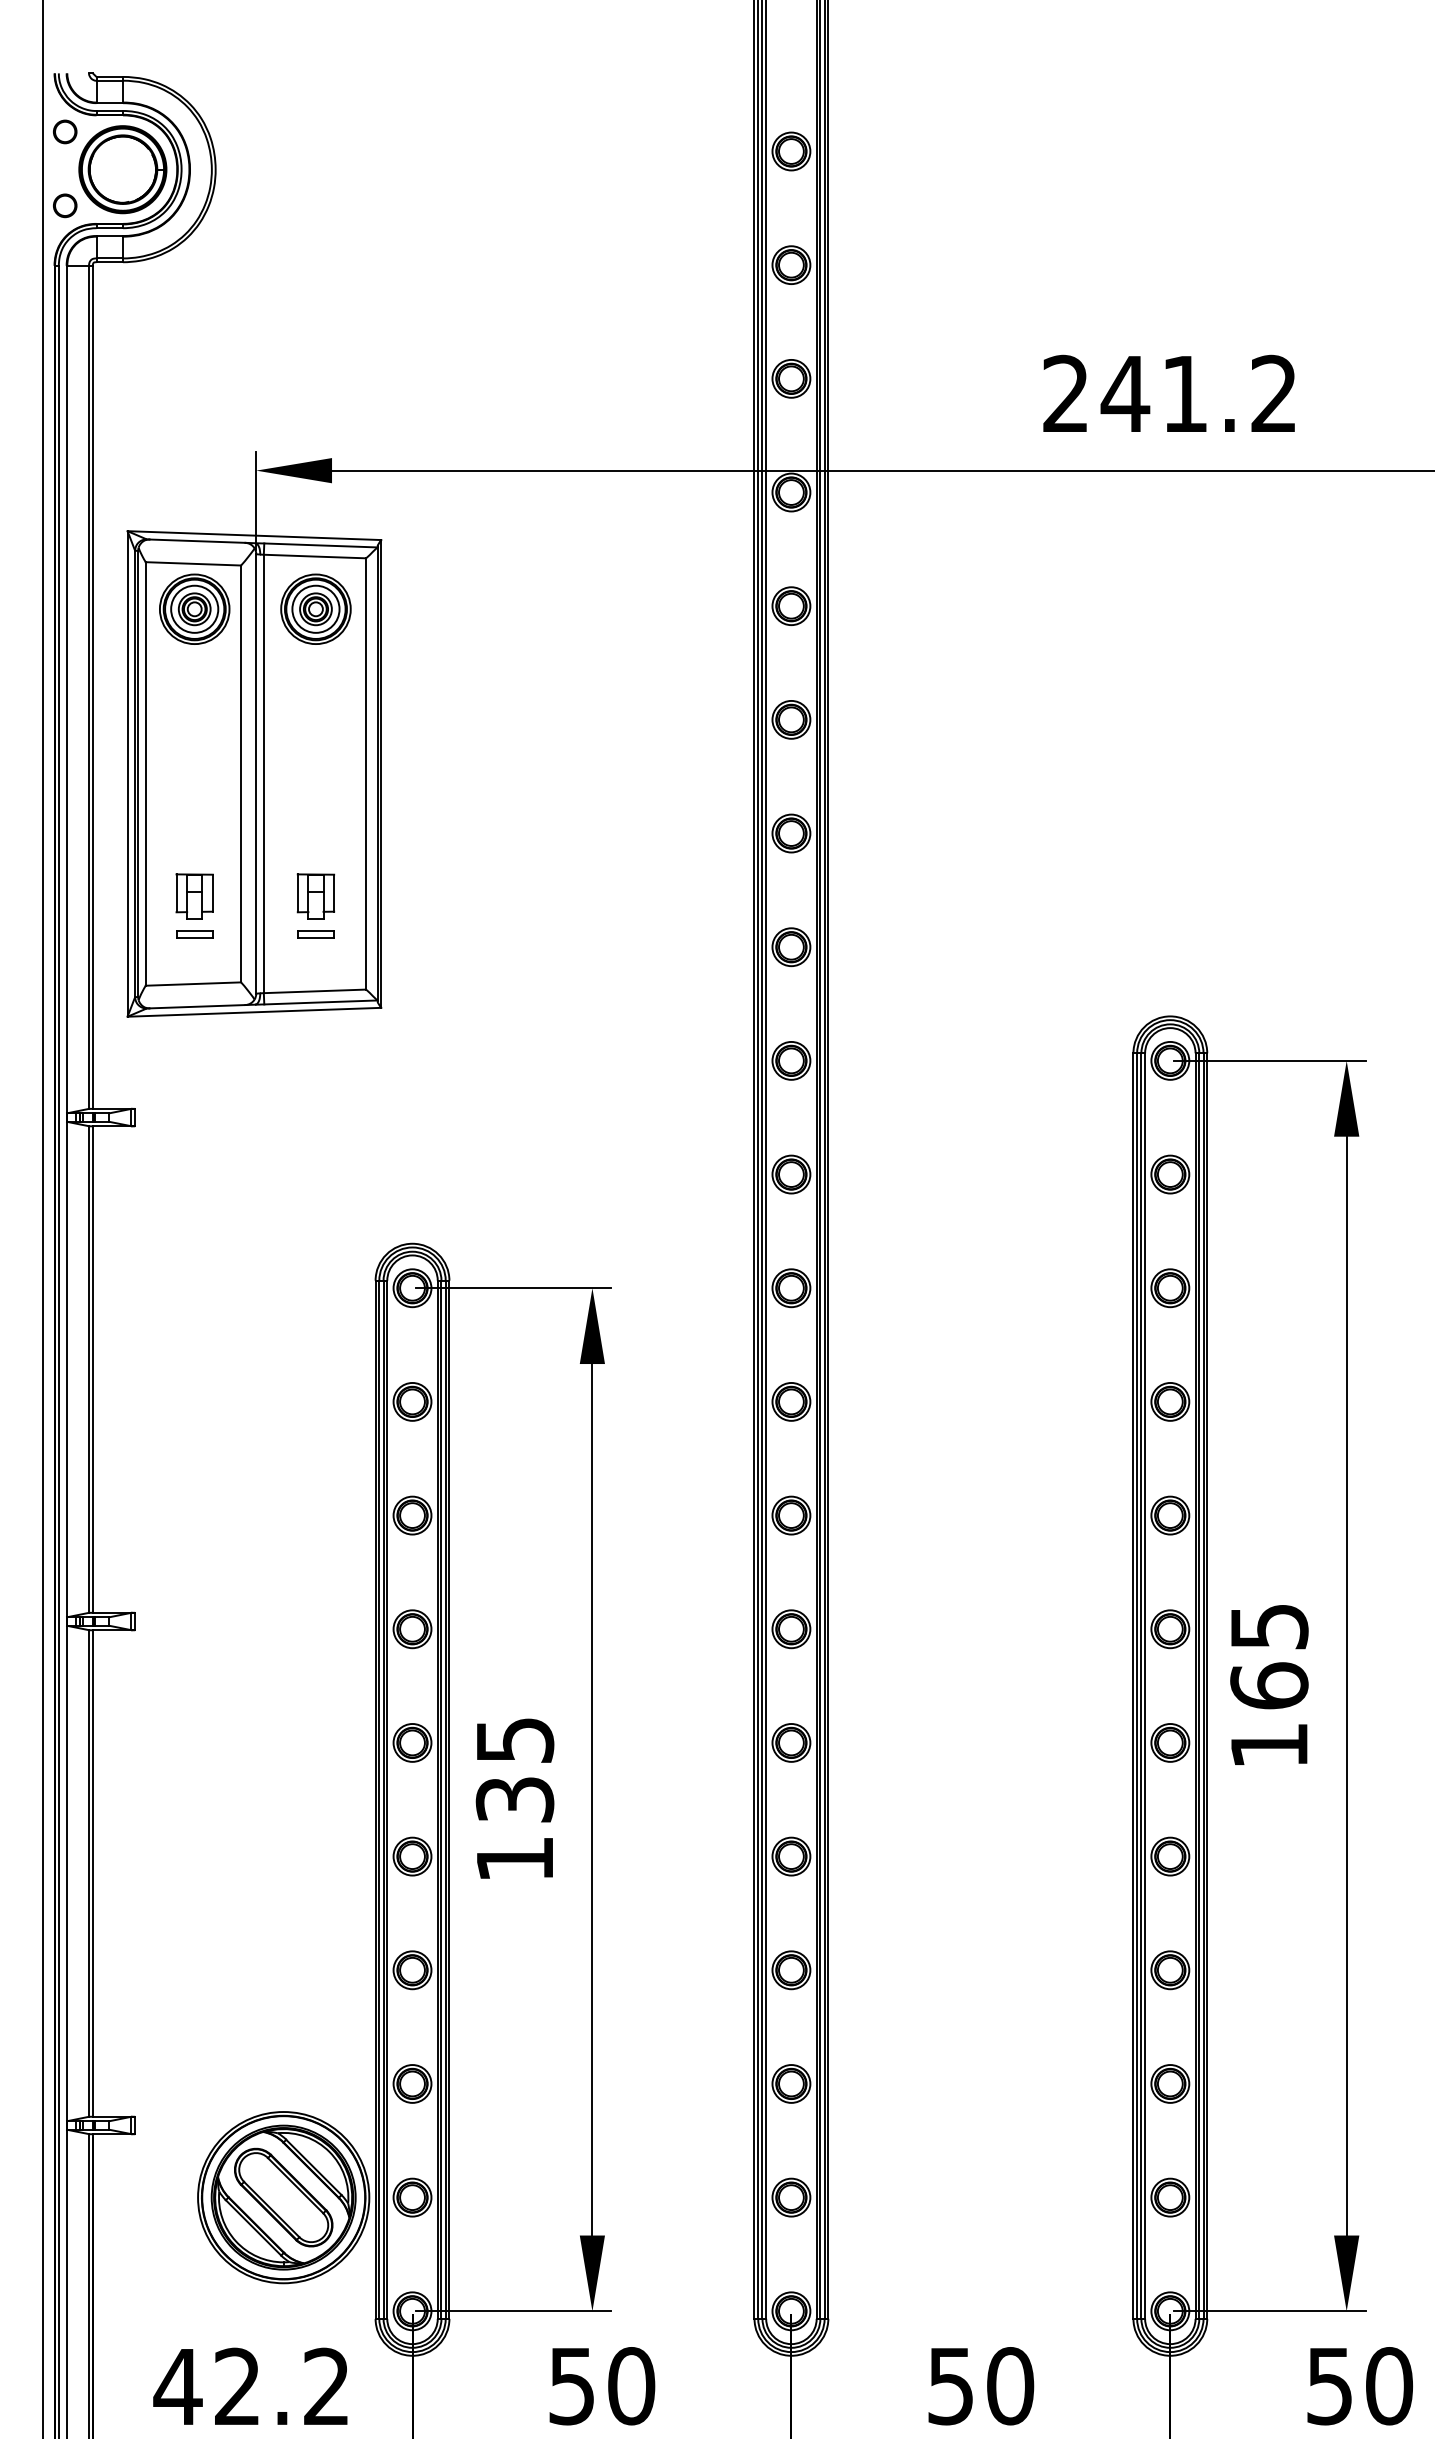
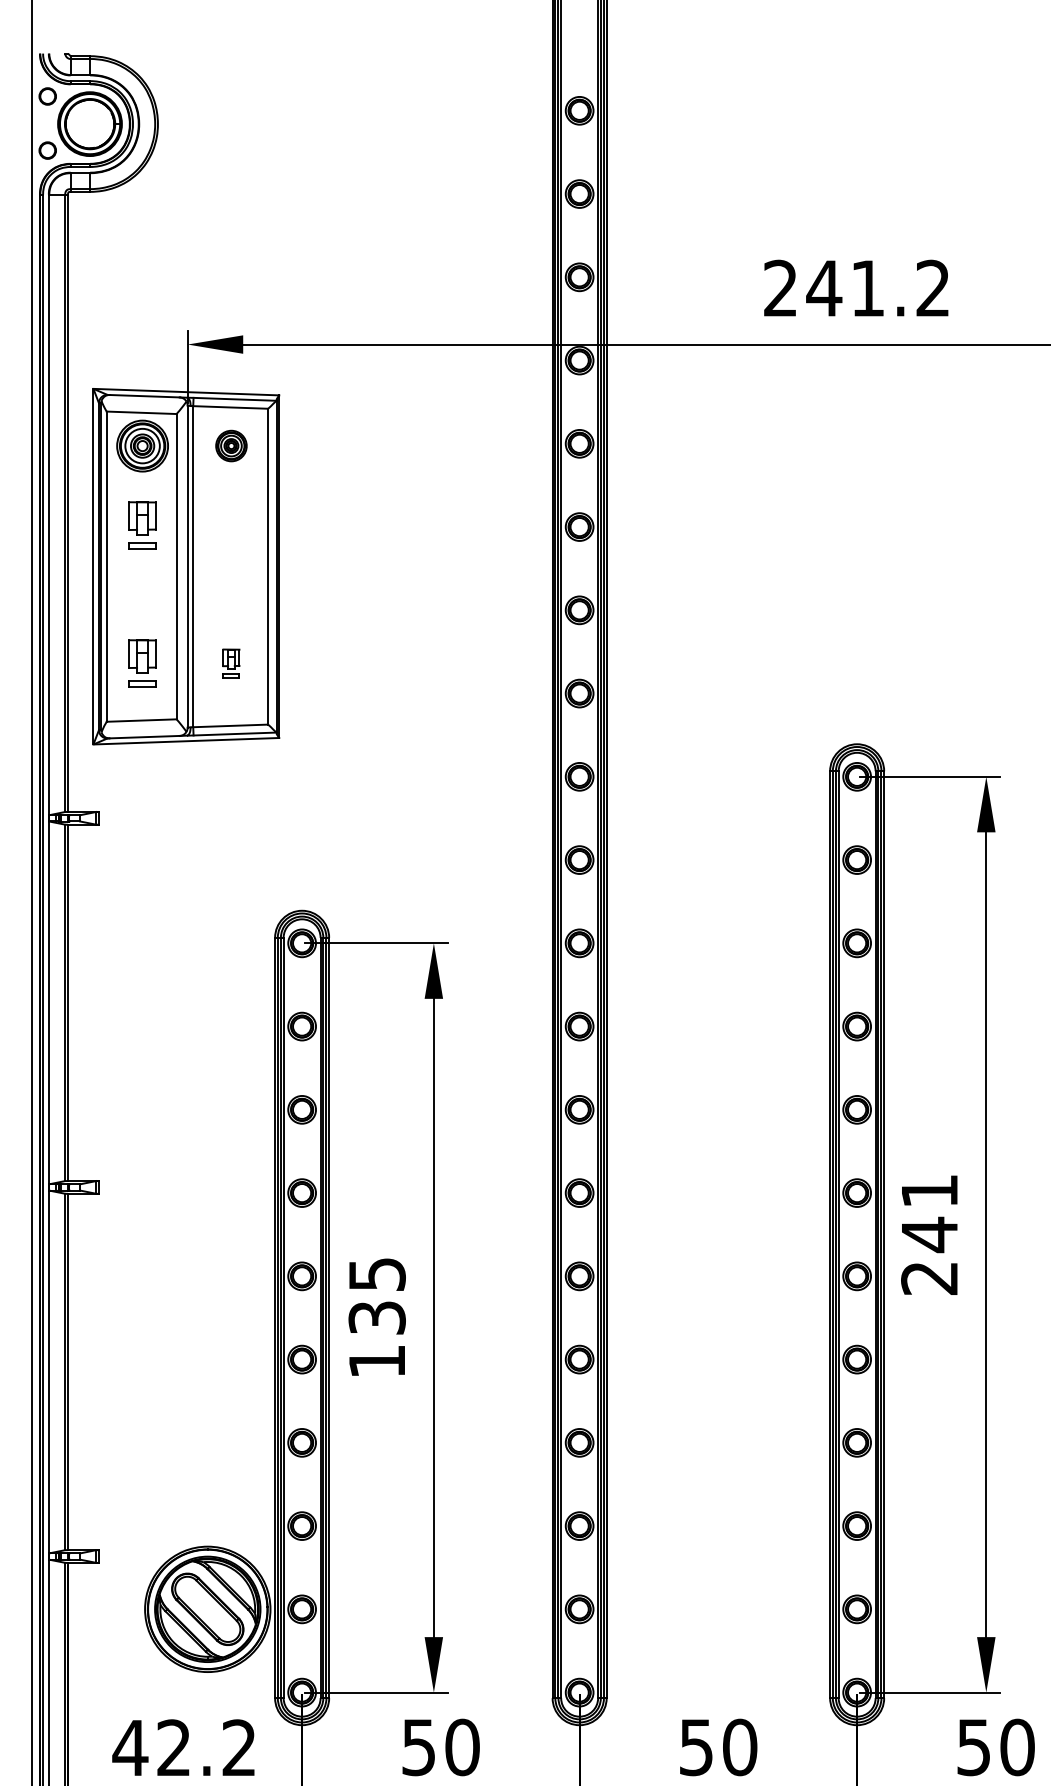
part: (316, 608) -> (231, 445), size x0.6
part: (194, 717) -> (142, 525), added
part: (316, 906) -> (231, 663), size x0.6
text: (1269, 1685) -> (929, 1234), 165 -> 241

